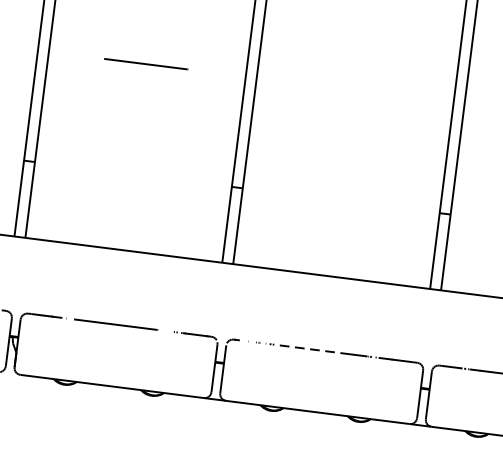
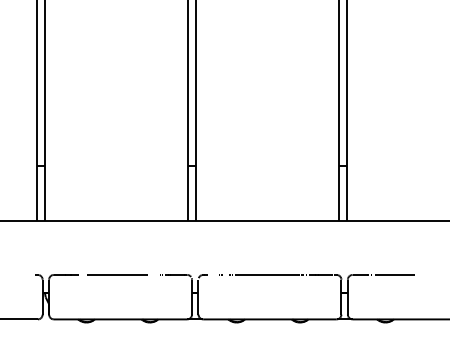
line: (145, 63) -> (115, 85), removed
line: (312, 348) -> (260, 274), dashed -> solid

